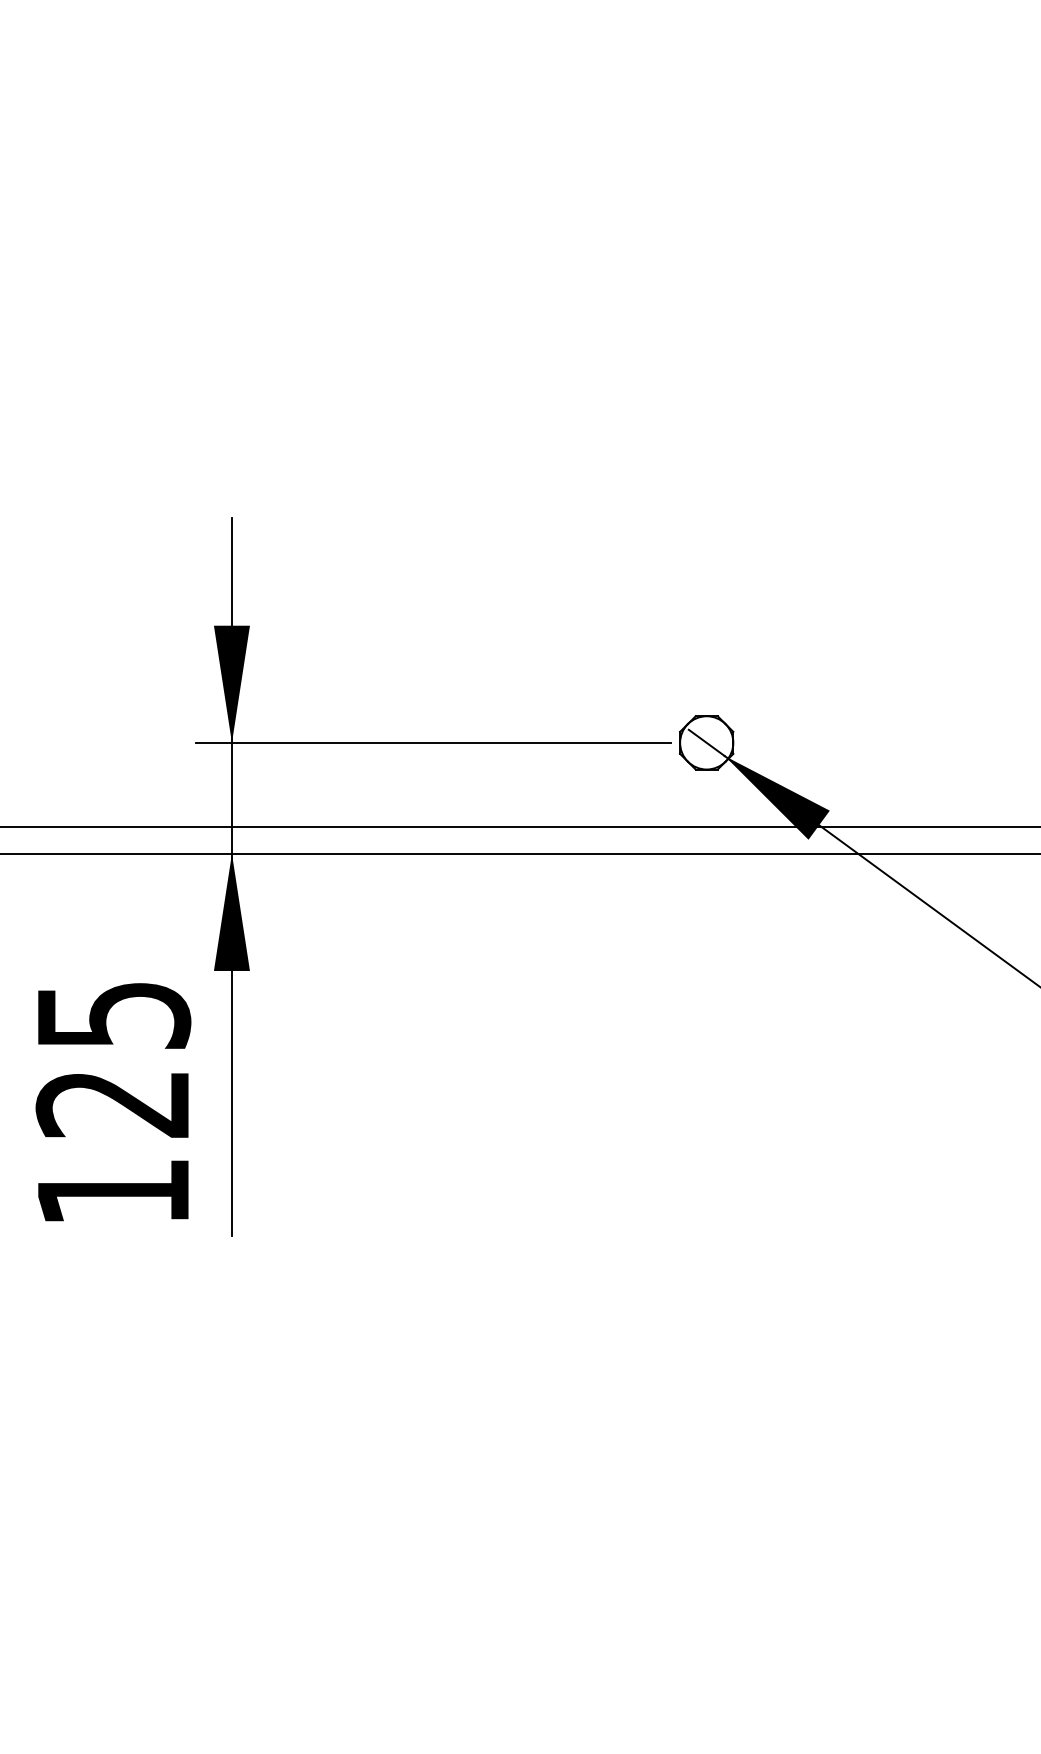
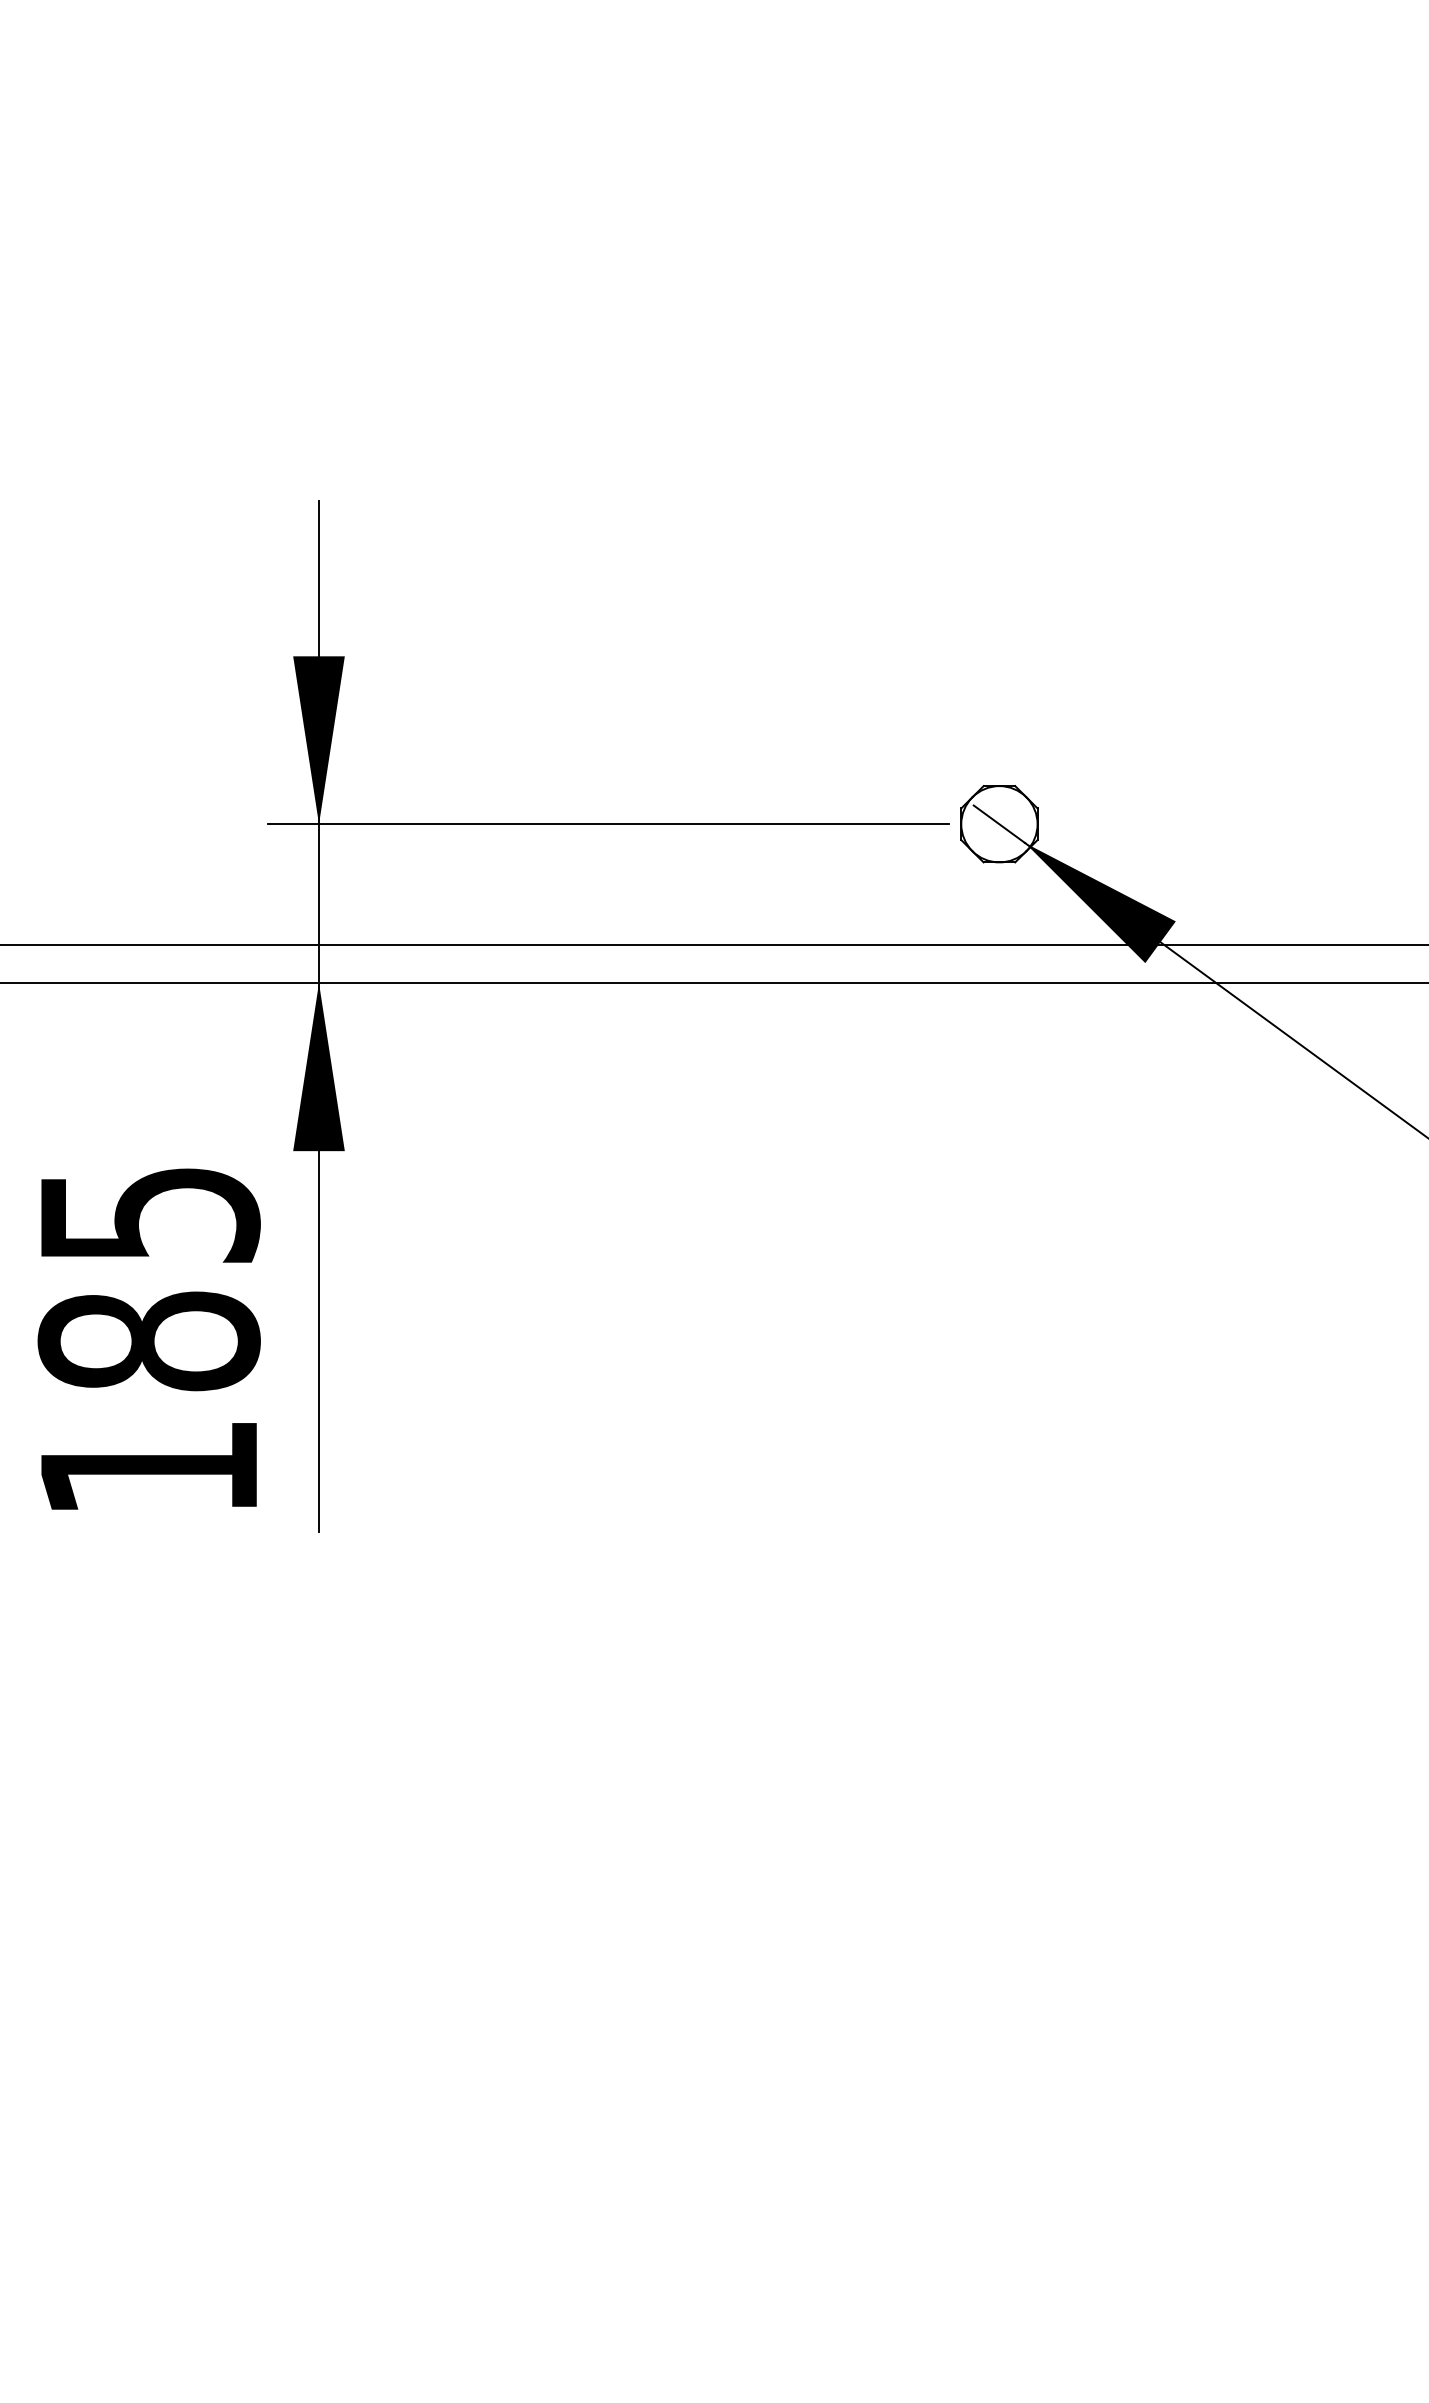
text: (113, 1103) -> (149, 1341), 125 -> 185

